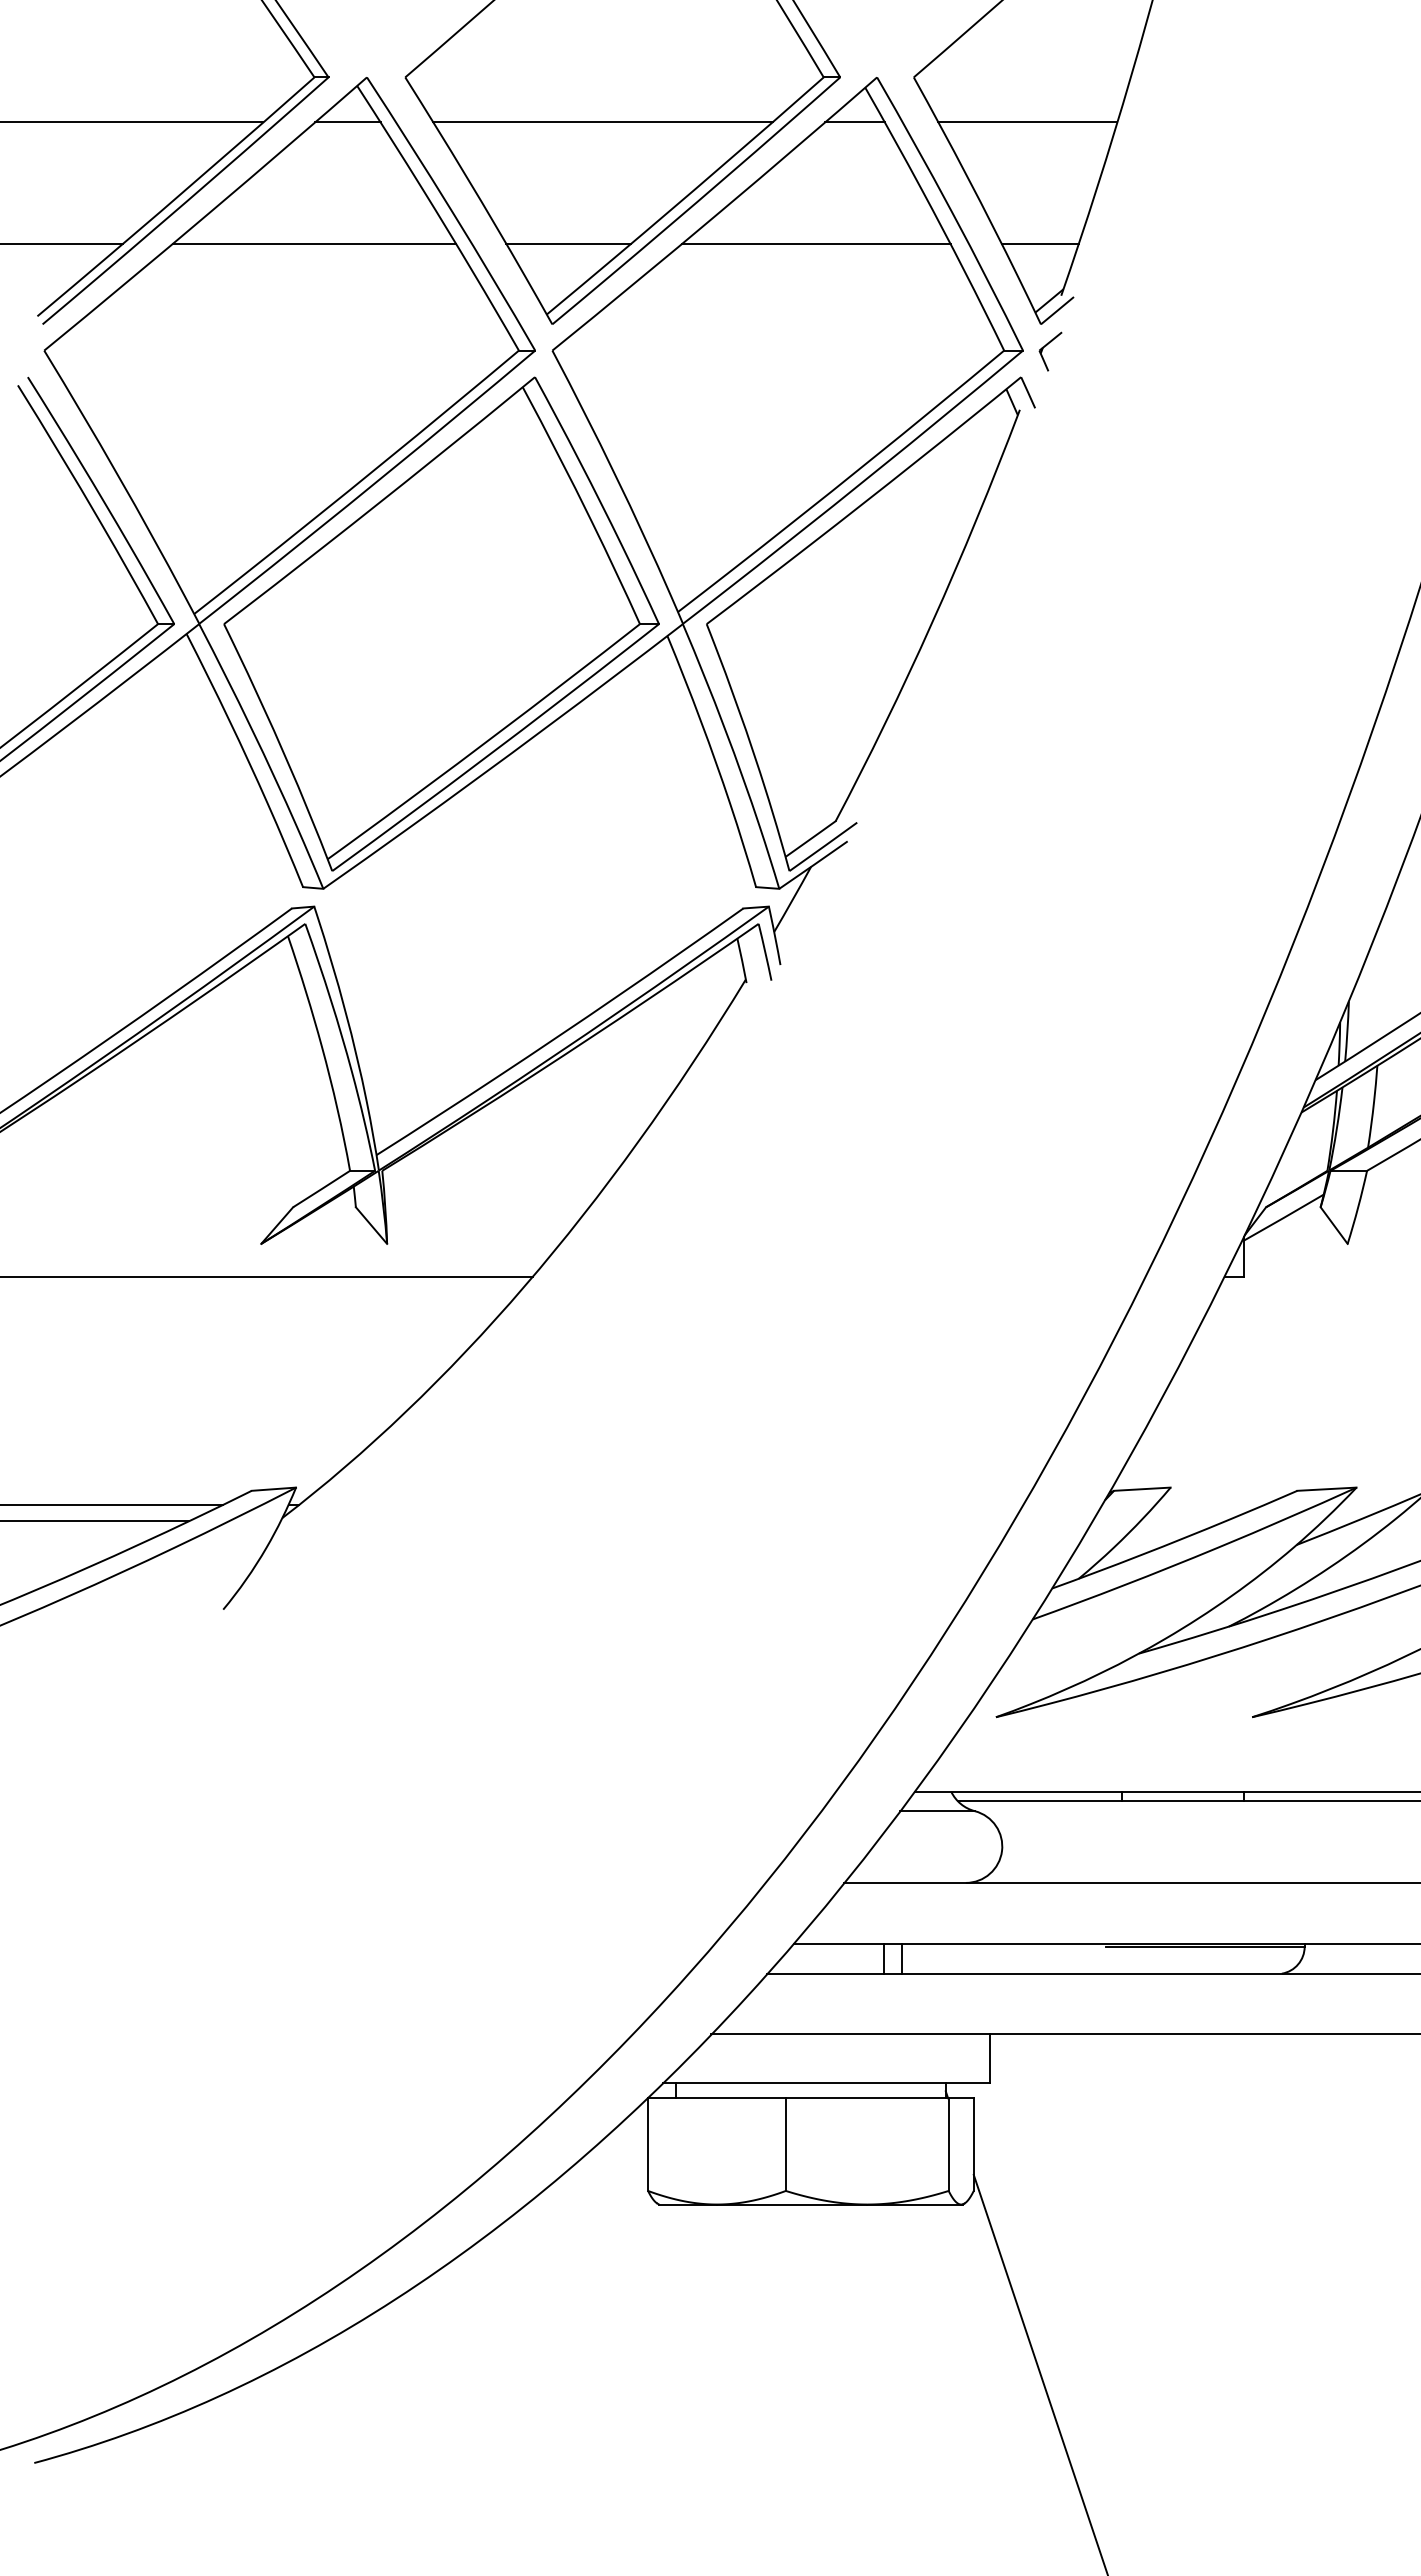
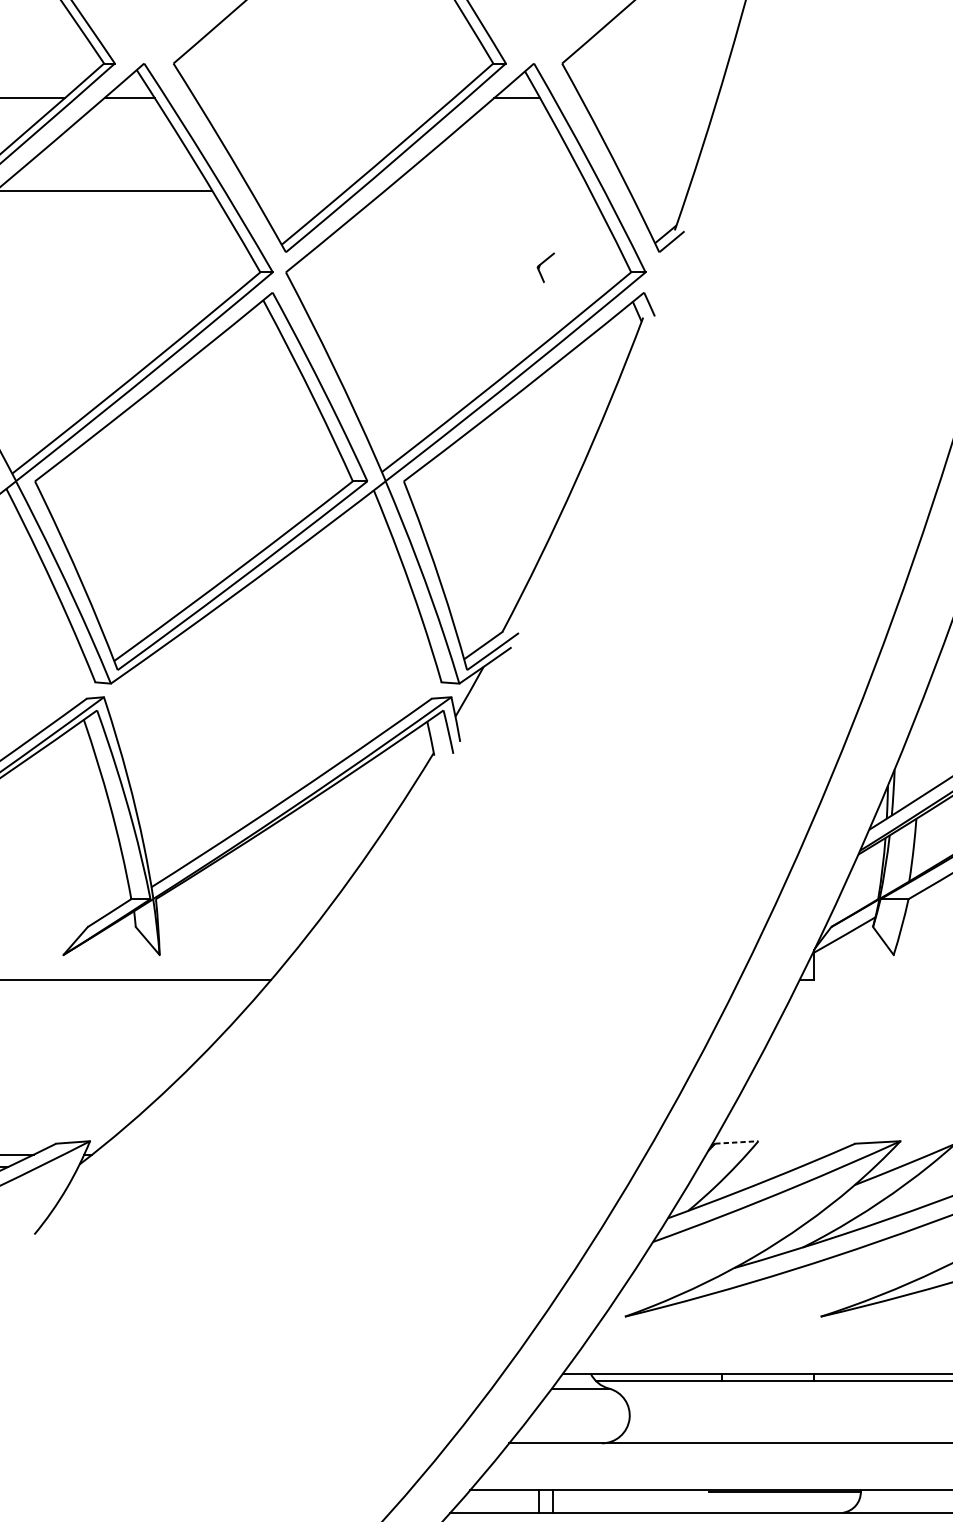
line: (602, 122) -> (324, 98), removed
line: (1027, 122) -> (649, 98), removed
line: (568, 243) -> (298, 190), removed
line: (816, 243) -> (487, 190), removed
line: (1039, 243) -> (658, 190), removed
part: (1046, 346) -> (542, 263), moved
line: (1142, 1489) -> (736, 1142), solid -> dashed

